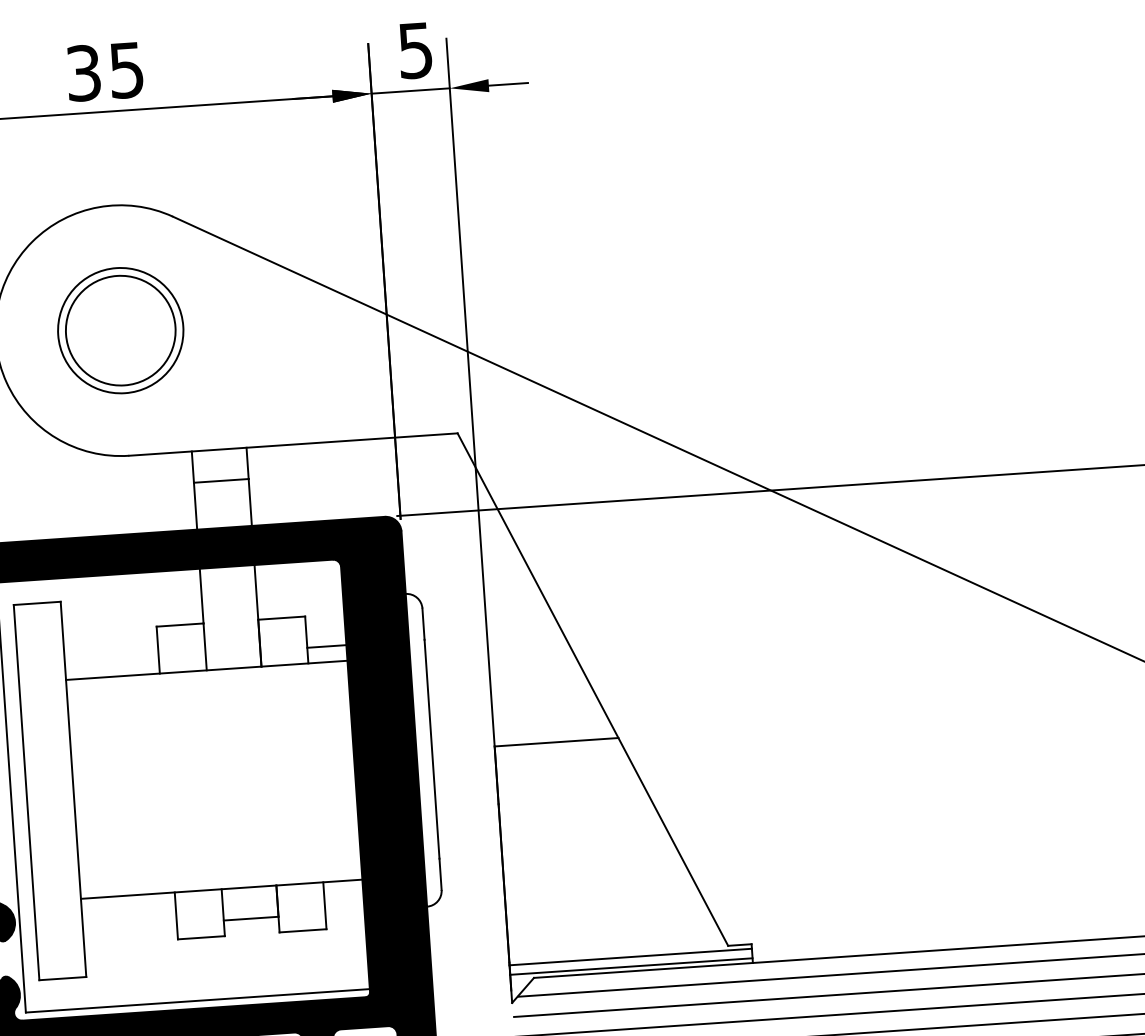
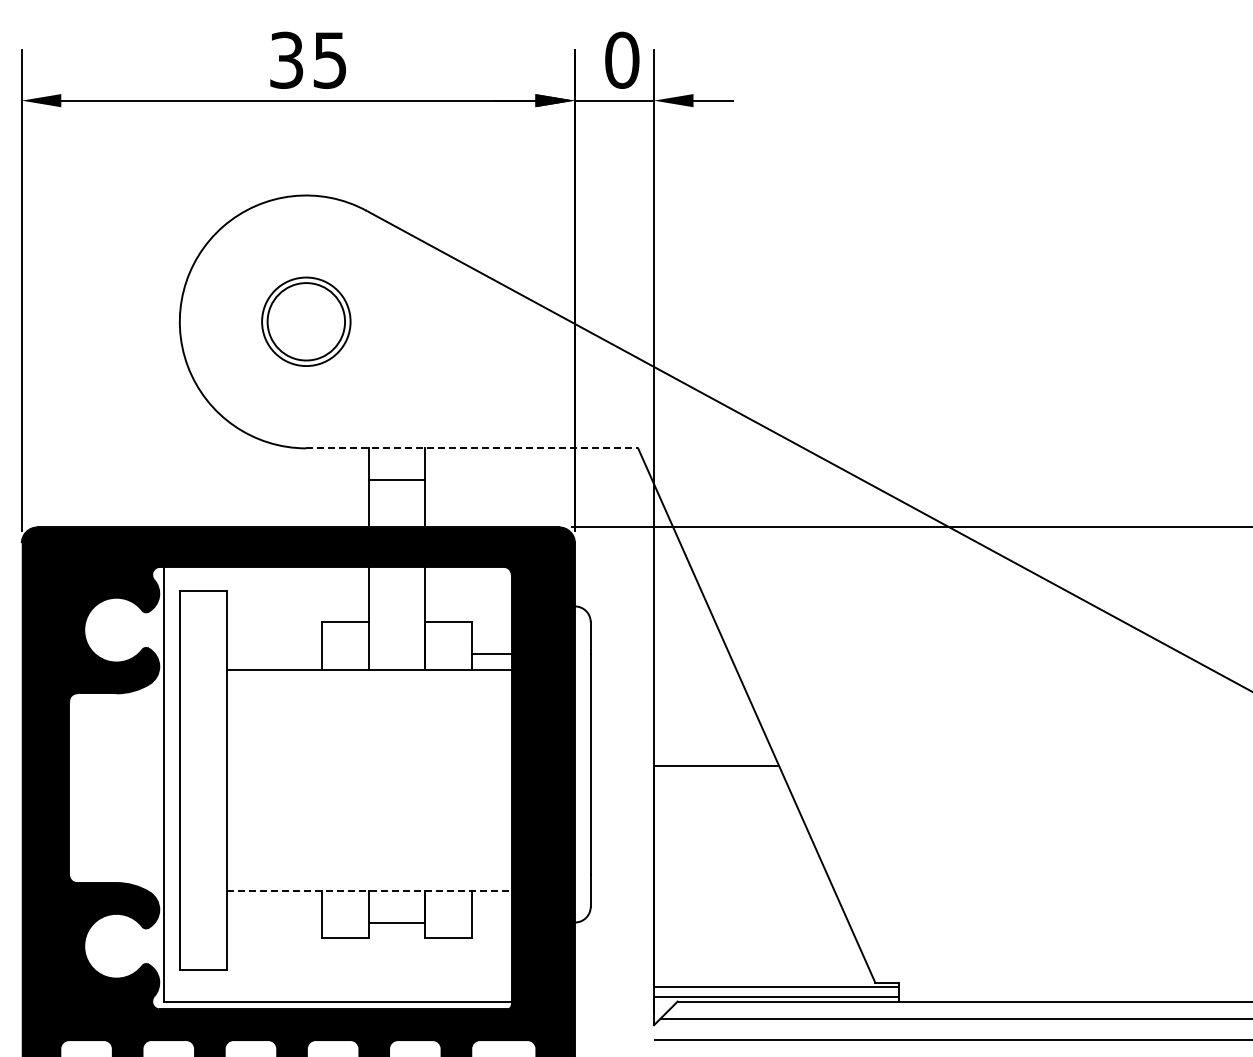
text: (415, 49) -> (622, 59), 5 -> 0
part: (120, 330) -> (306, 321), size x0.7
line: (293, 444) -> (472, 448), solid -> dashed
line: (221, 888) -> (369, 890), solid -> dashed

